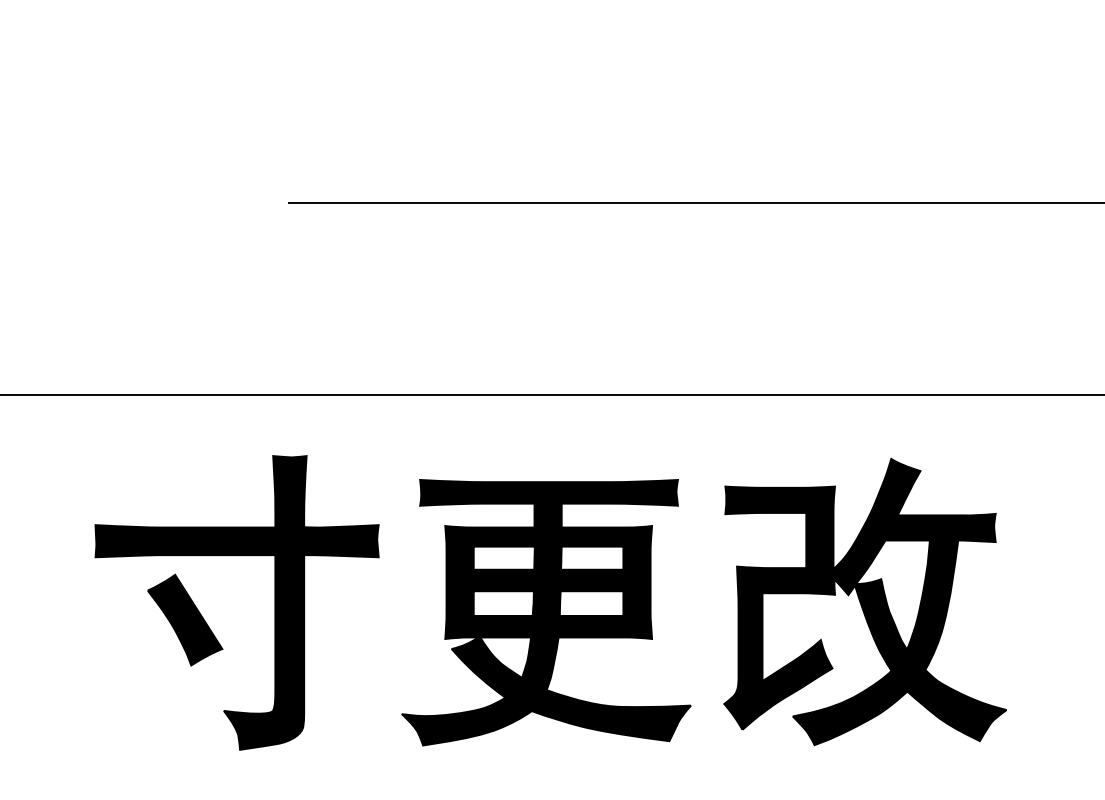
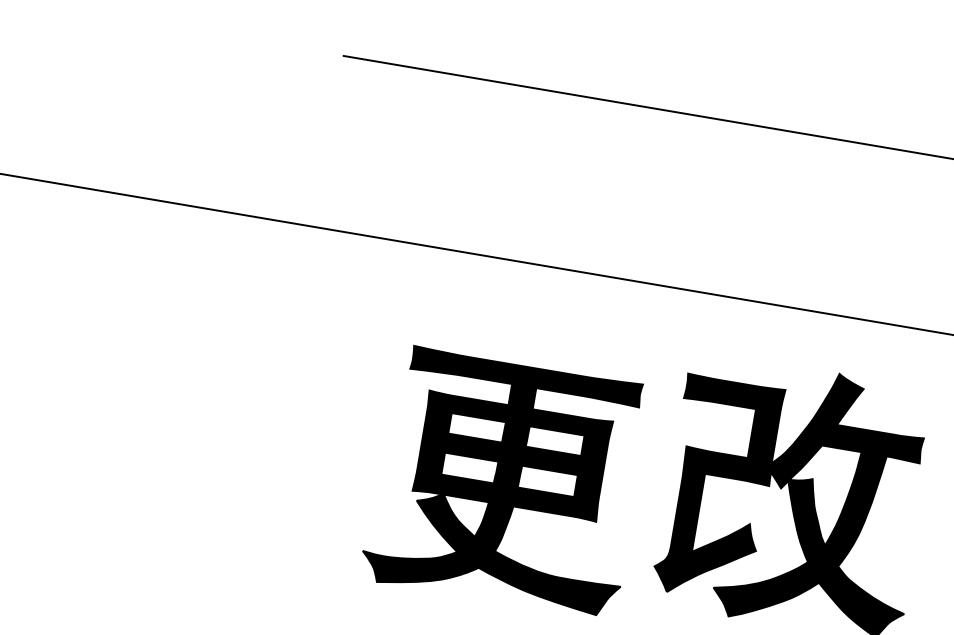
part: (546, 612) -> (506, 482), moved
part: (207, 623) -> (207, 417), removed

